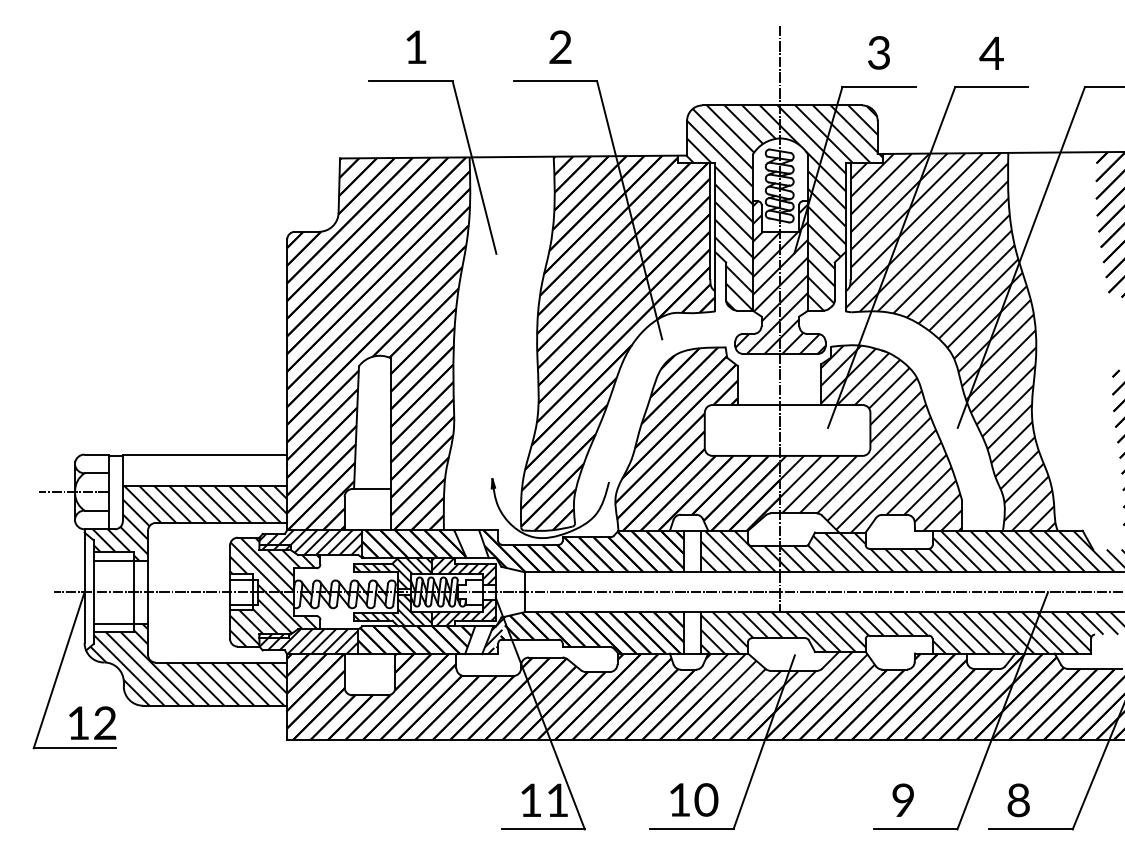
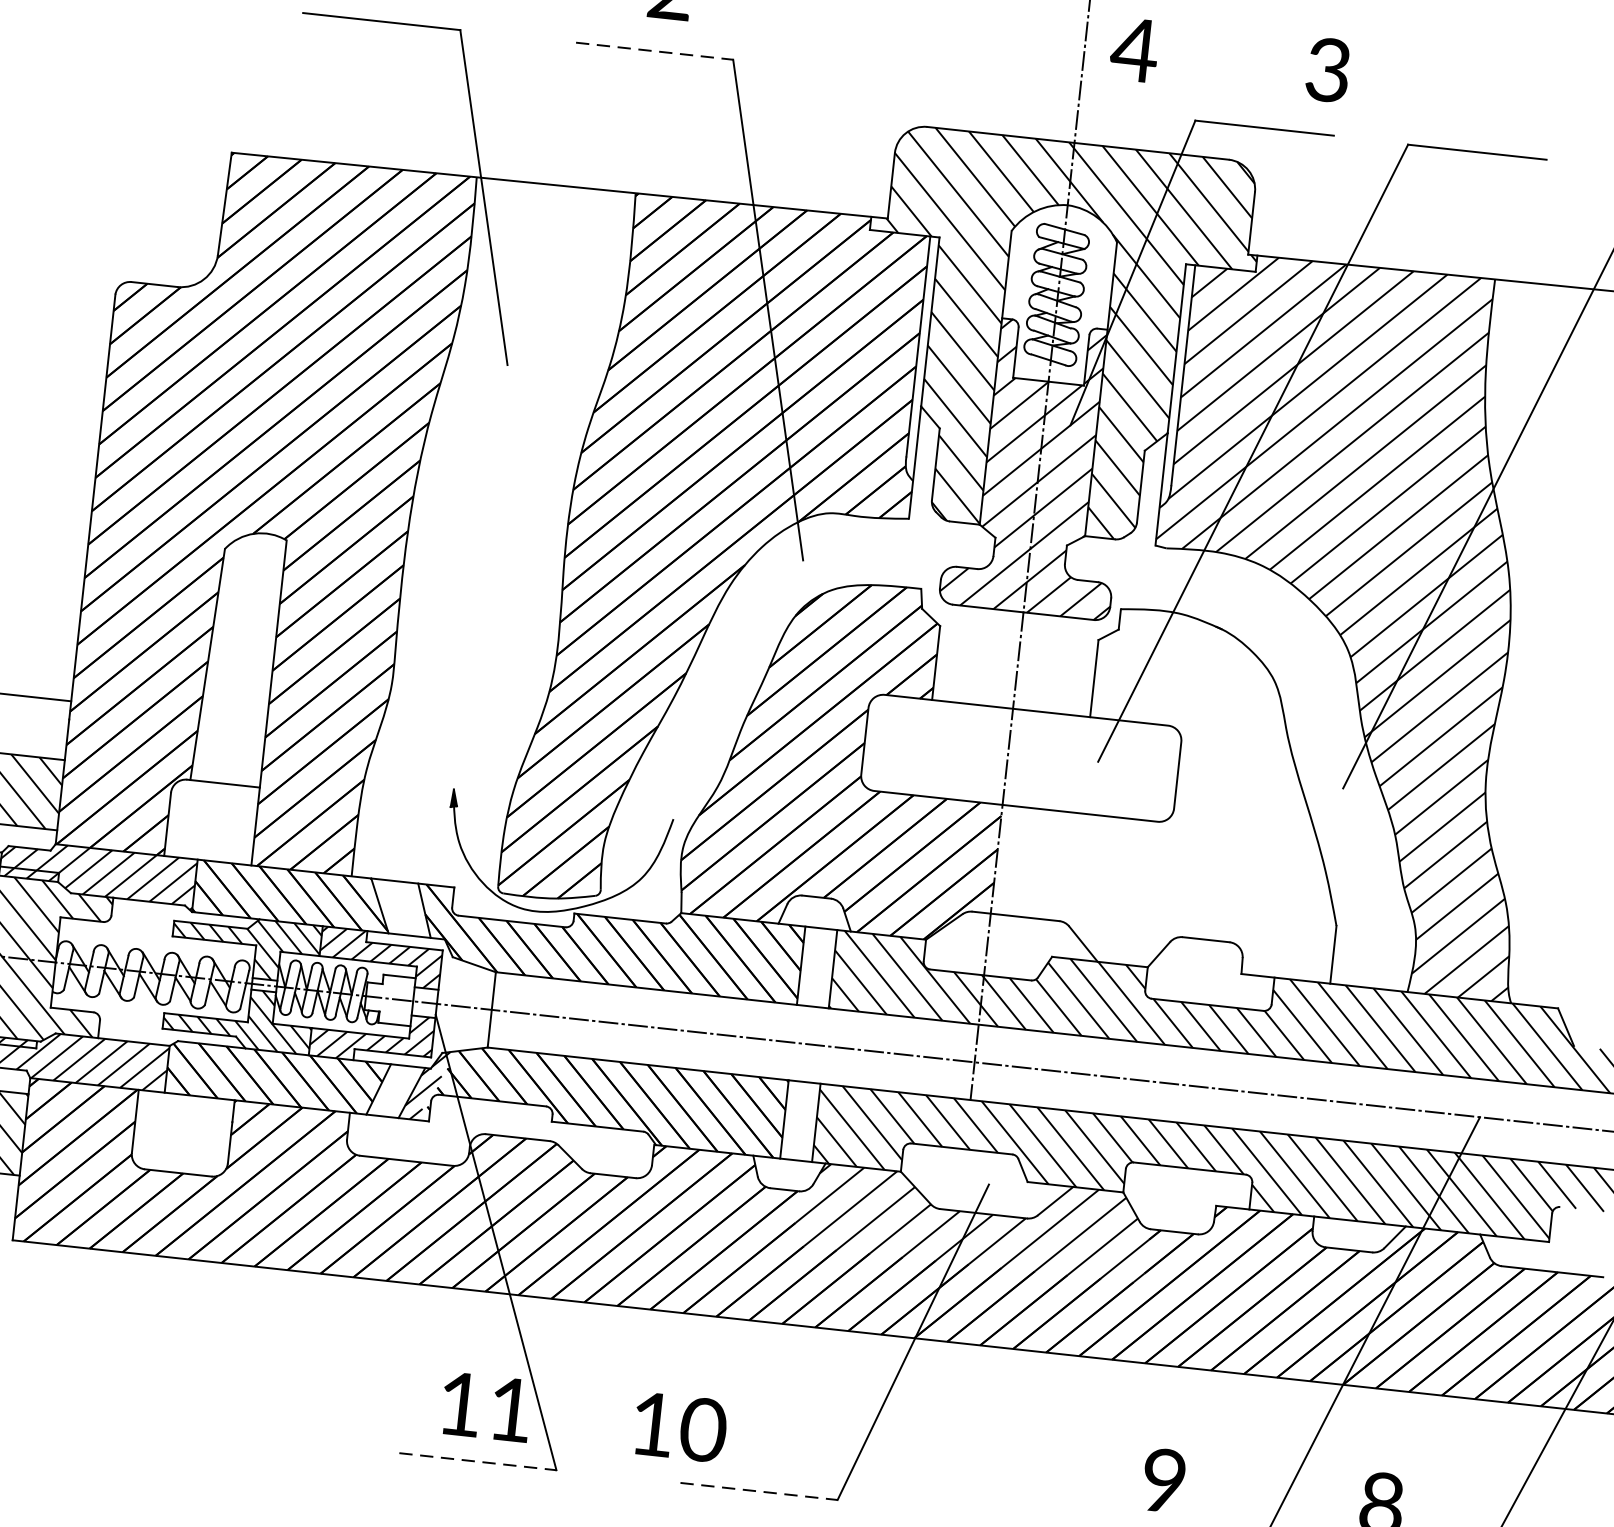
text: (878, 52) -> (1327, 69), moved
text: (991, 52) -> (1134, 48), moved
line: (555, 81) -> (654, 51), solid -> dashed
hatch: (871, 438) -> (1178, 790), removed
text: (694, 799) -> (680, 1426), moved
line: (692, 828) -> (760, 1490), solid -> dashed
line: (543, 829) -> (478, 1461), solid -> dashed

